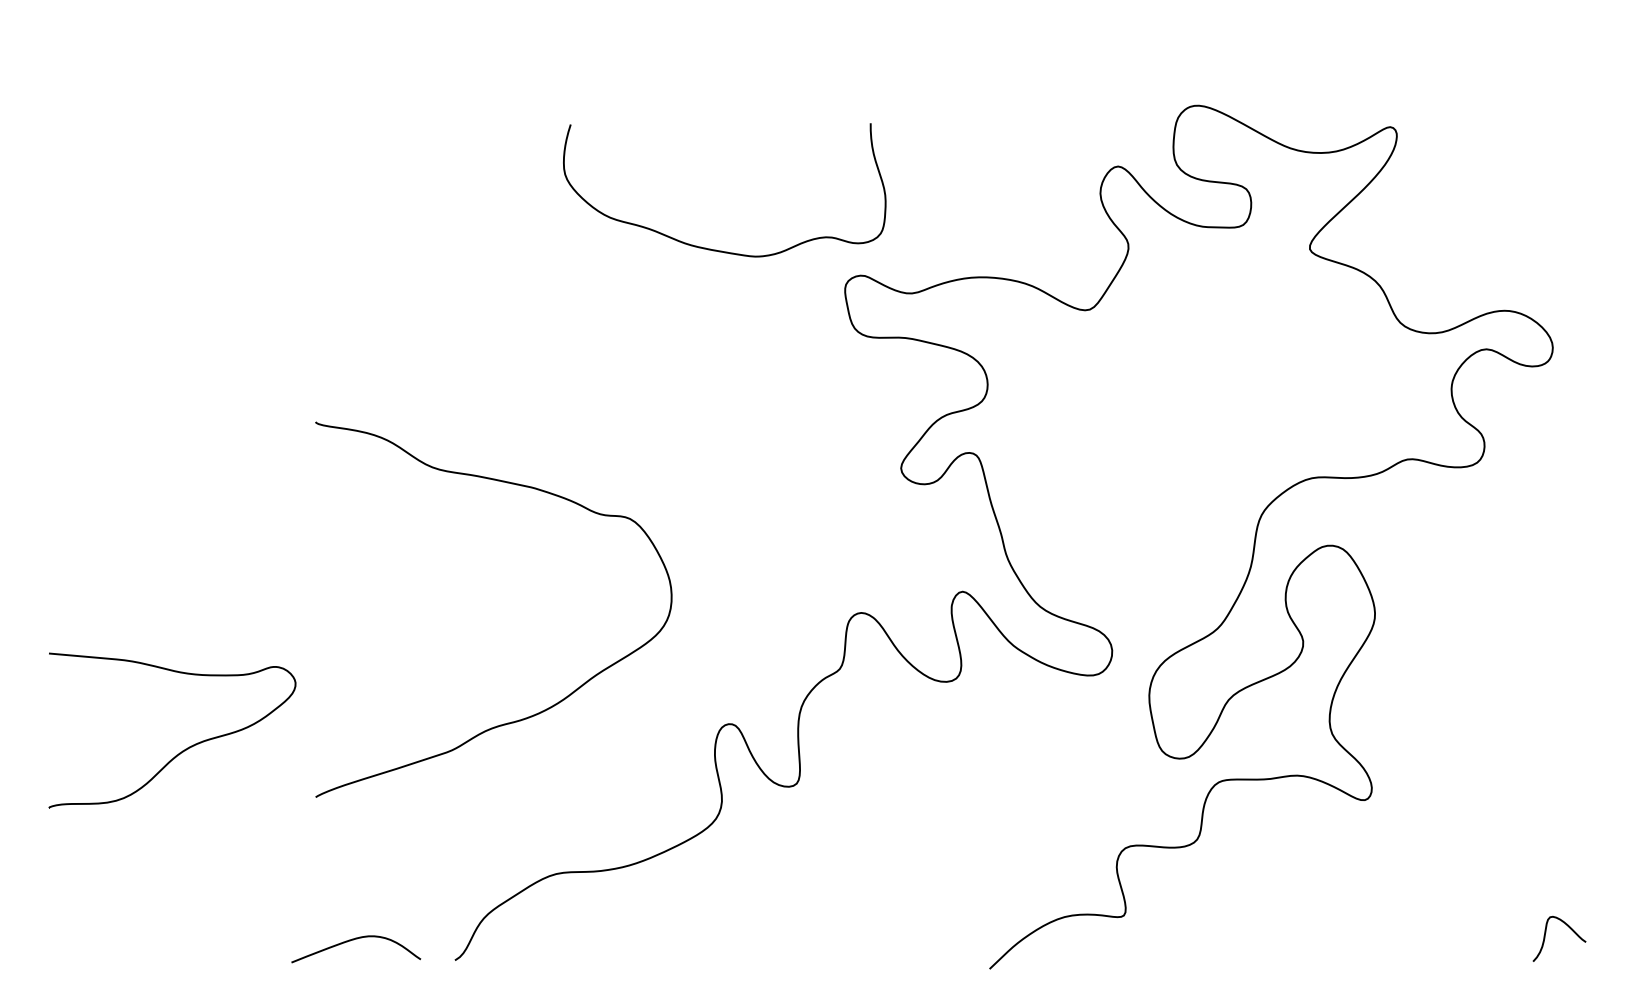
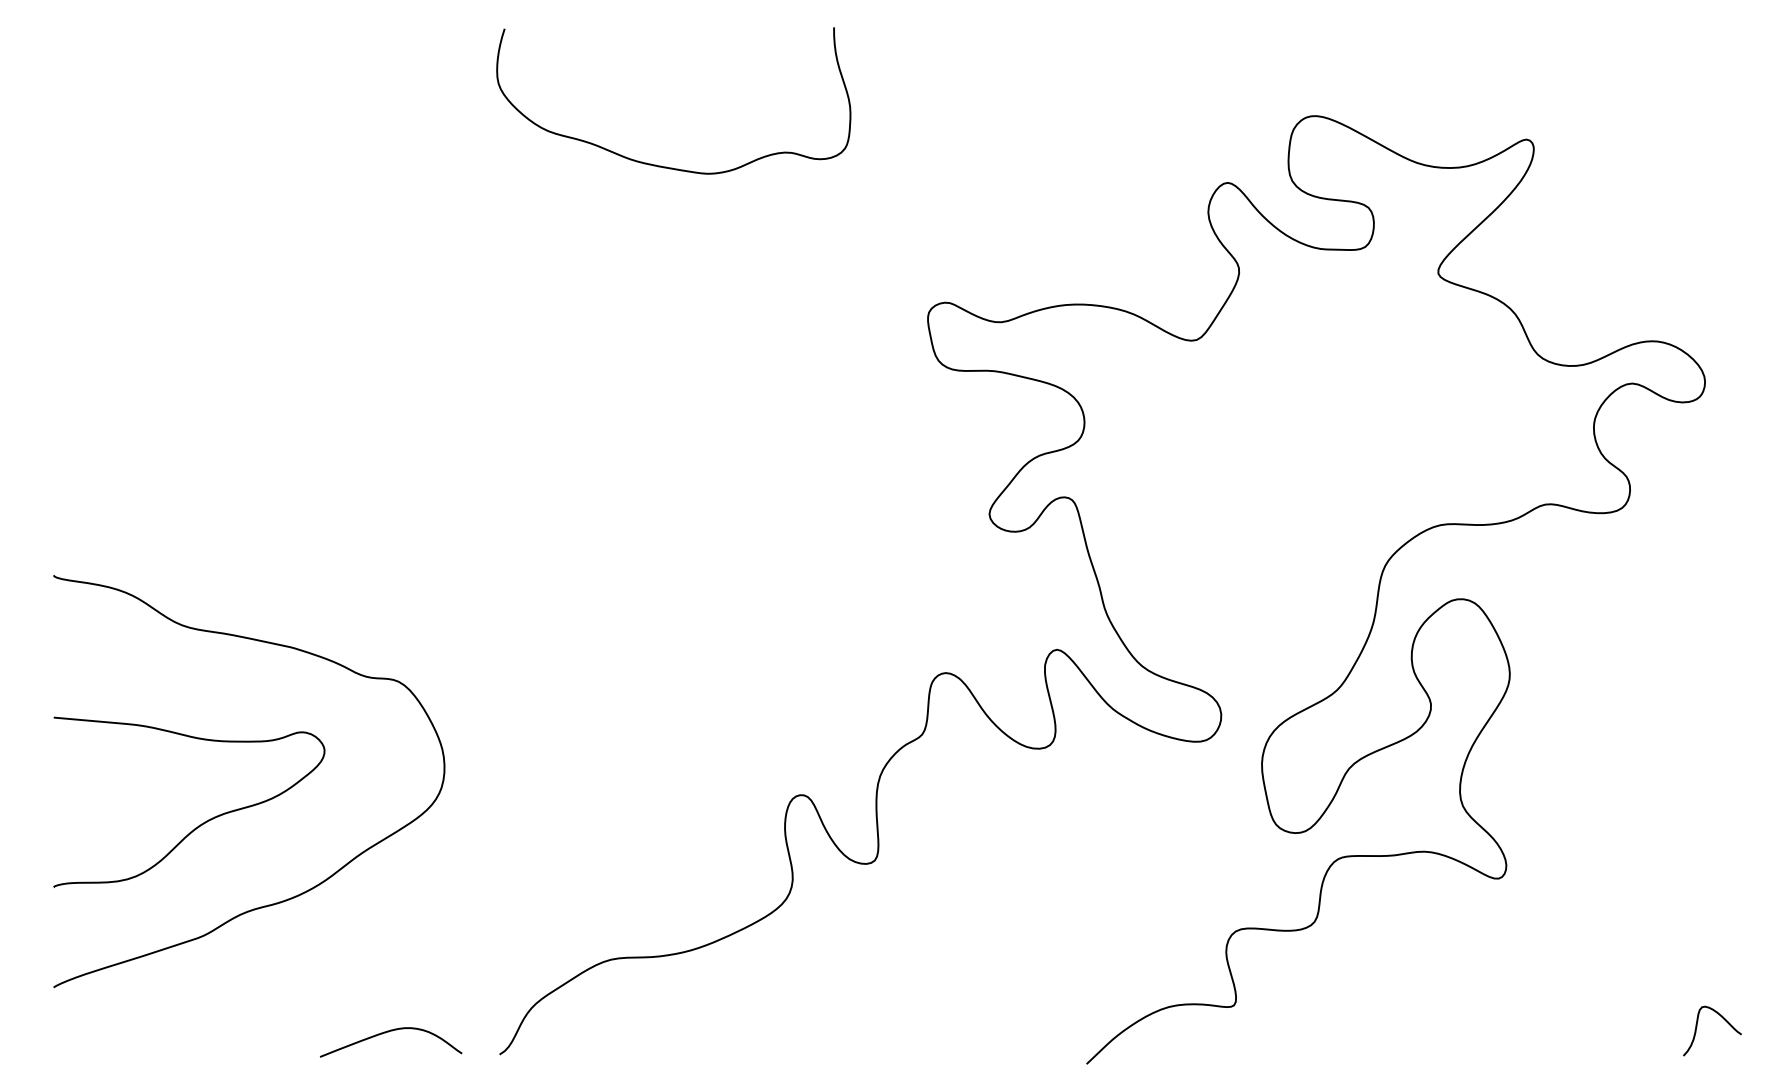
curve: (713, 249) -> (661, 165), moved
curve: (535, 713) -> (295, 895), moved

